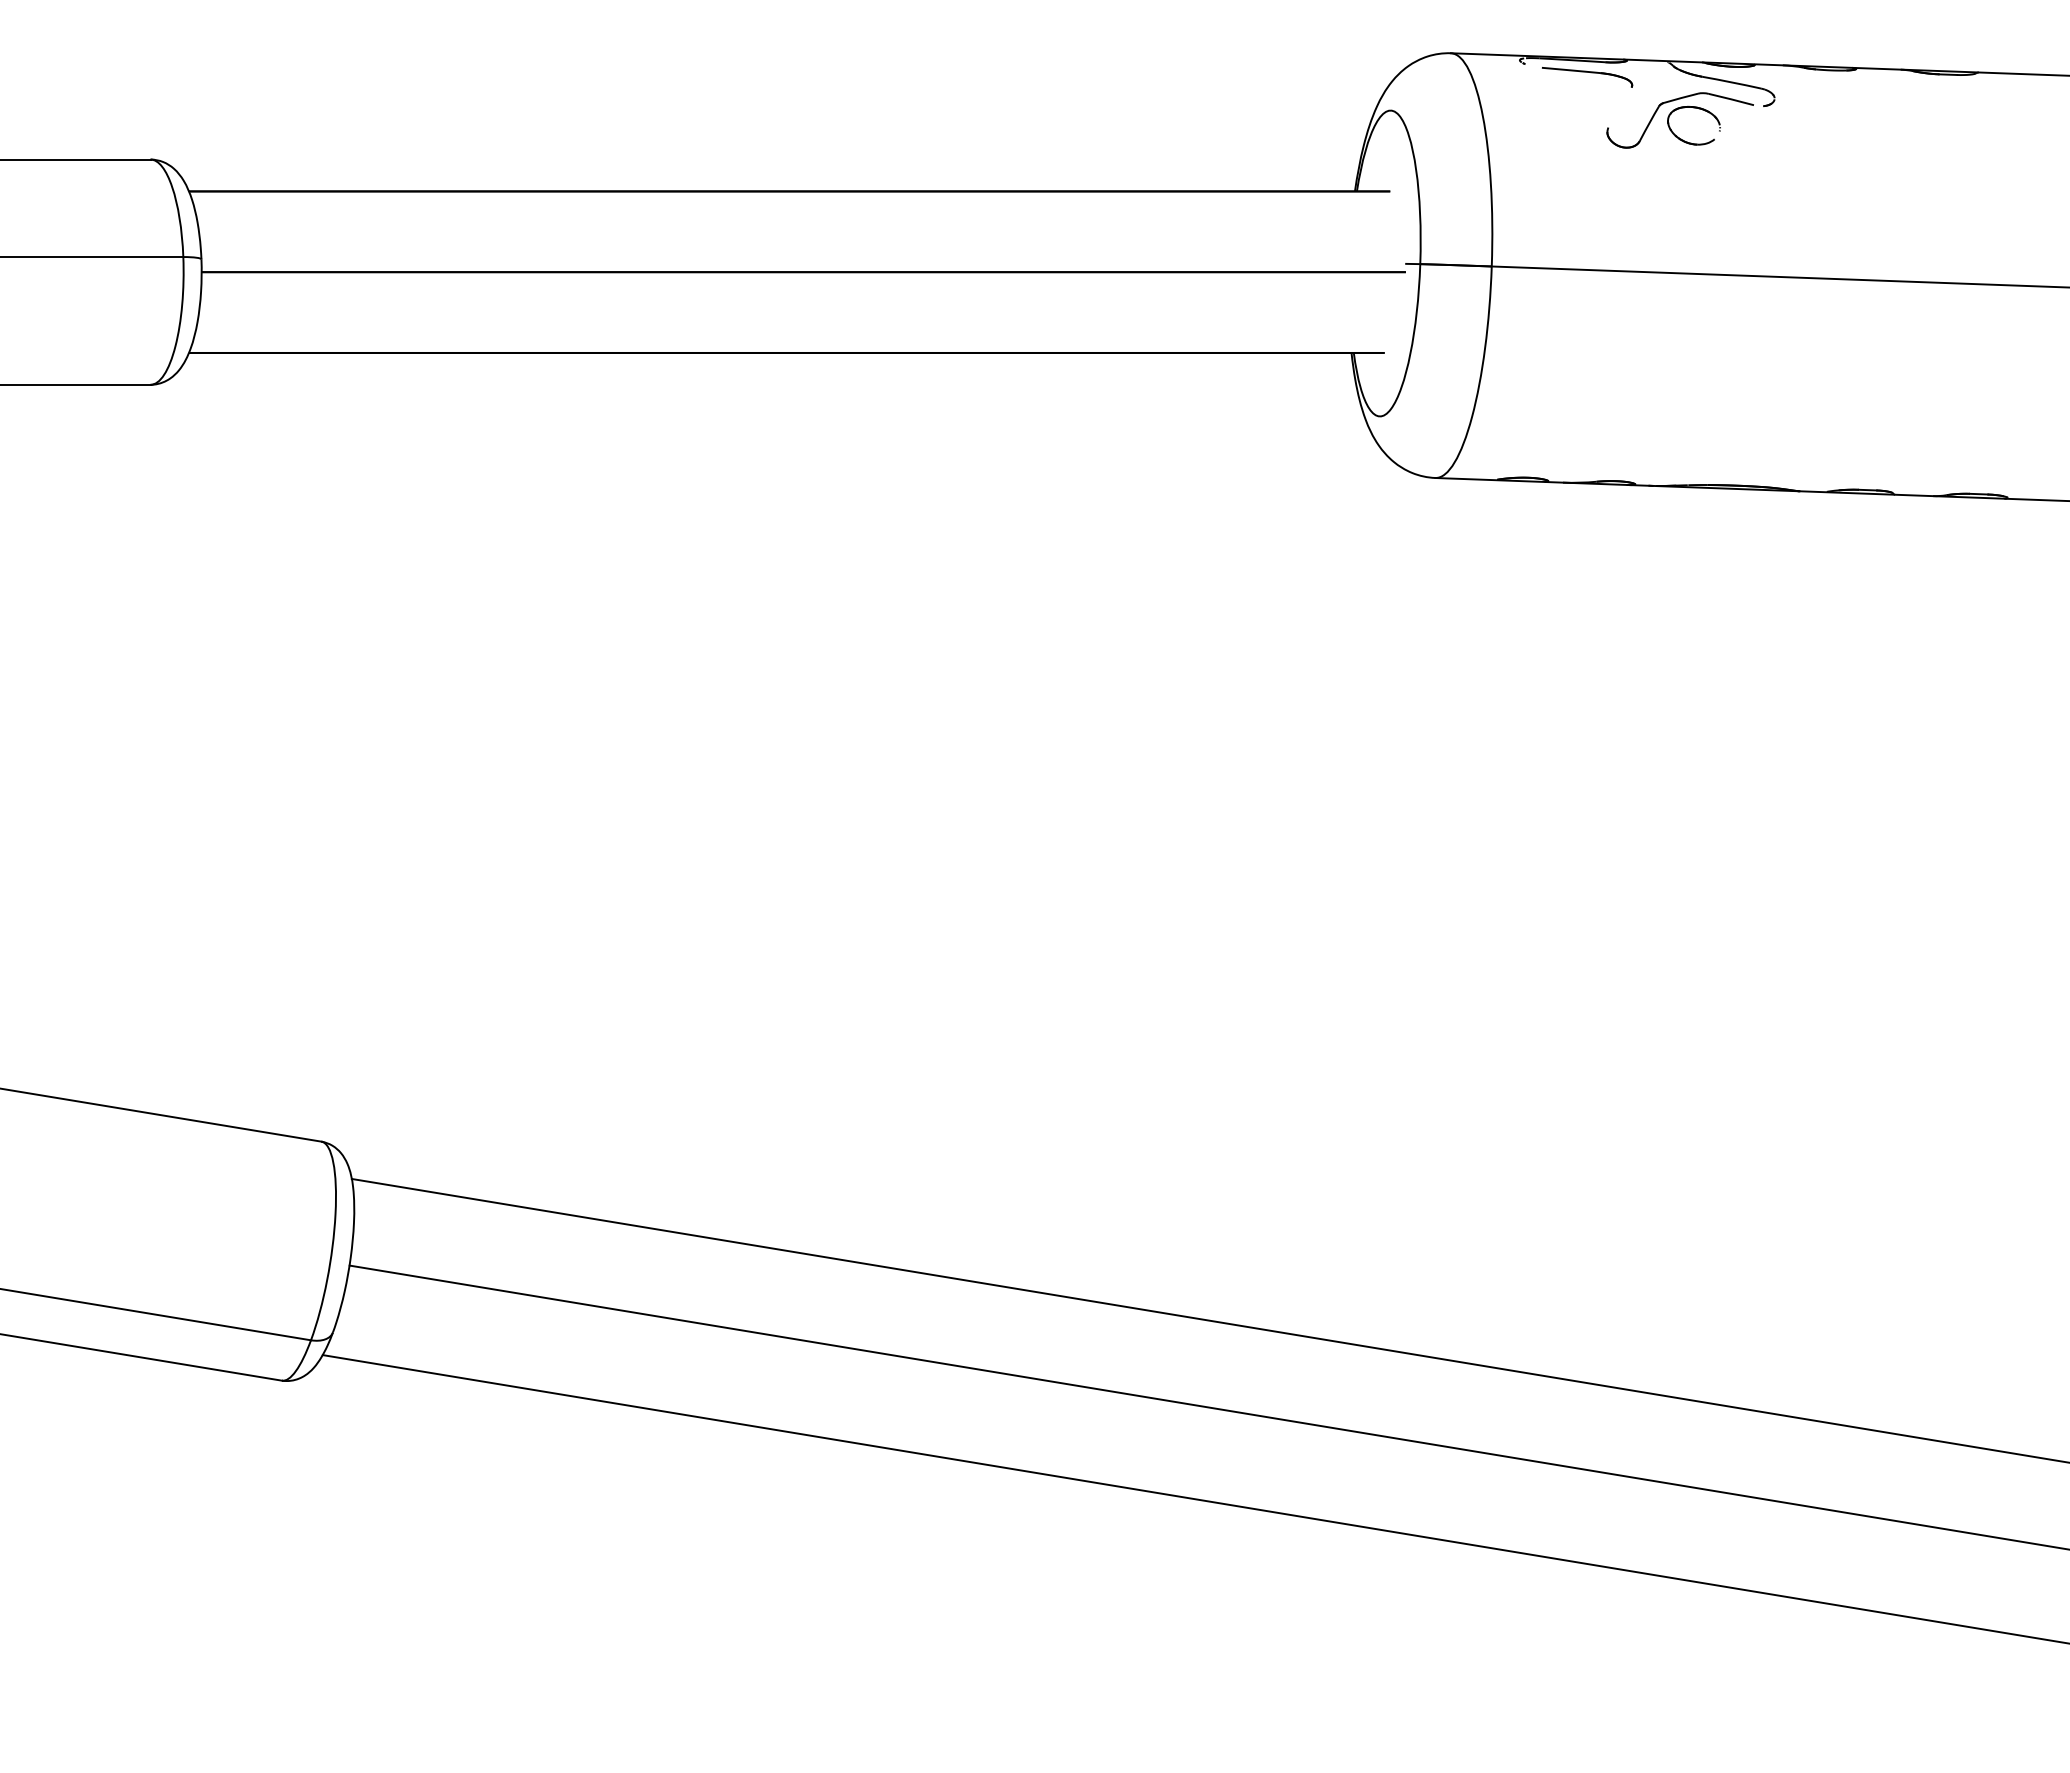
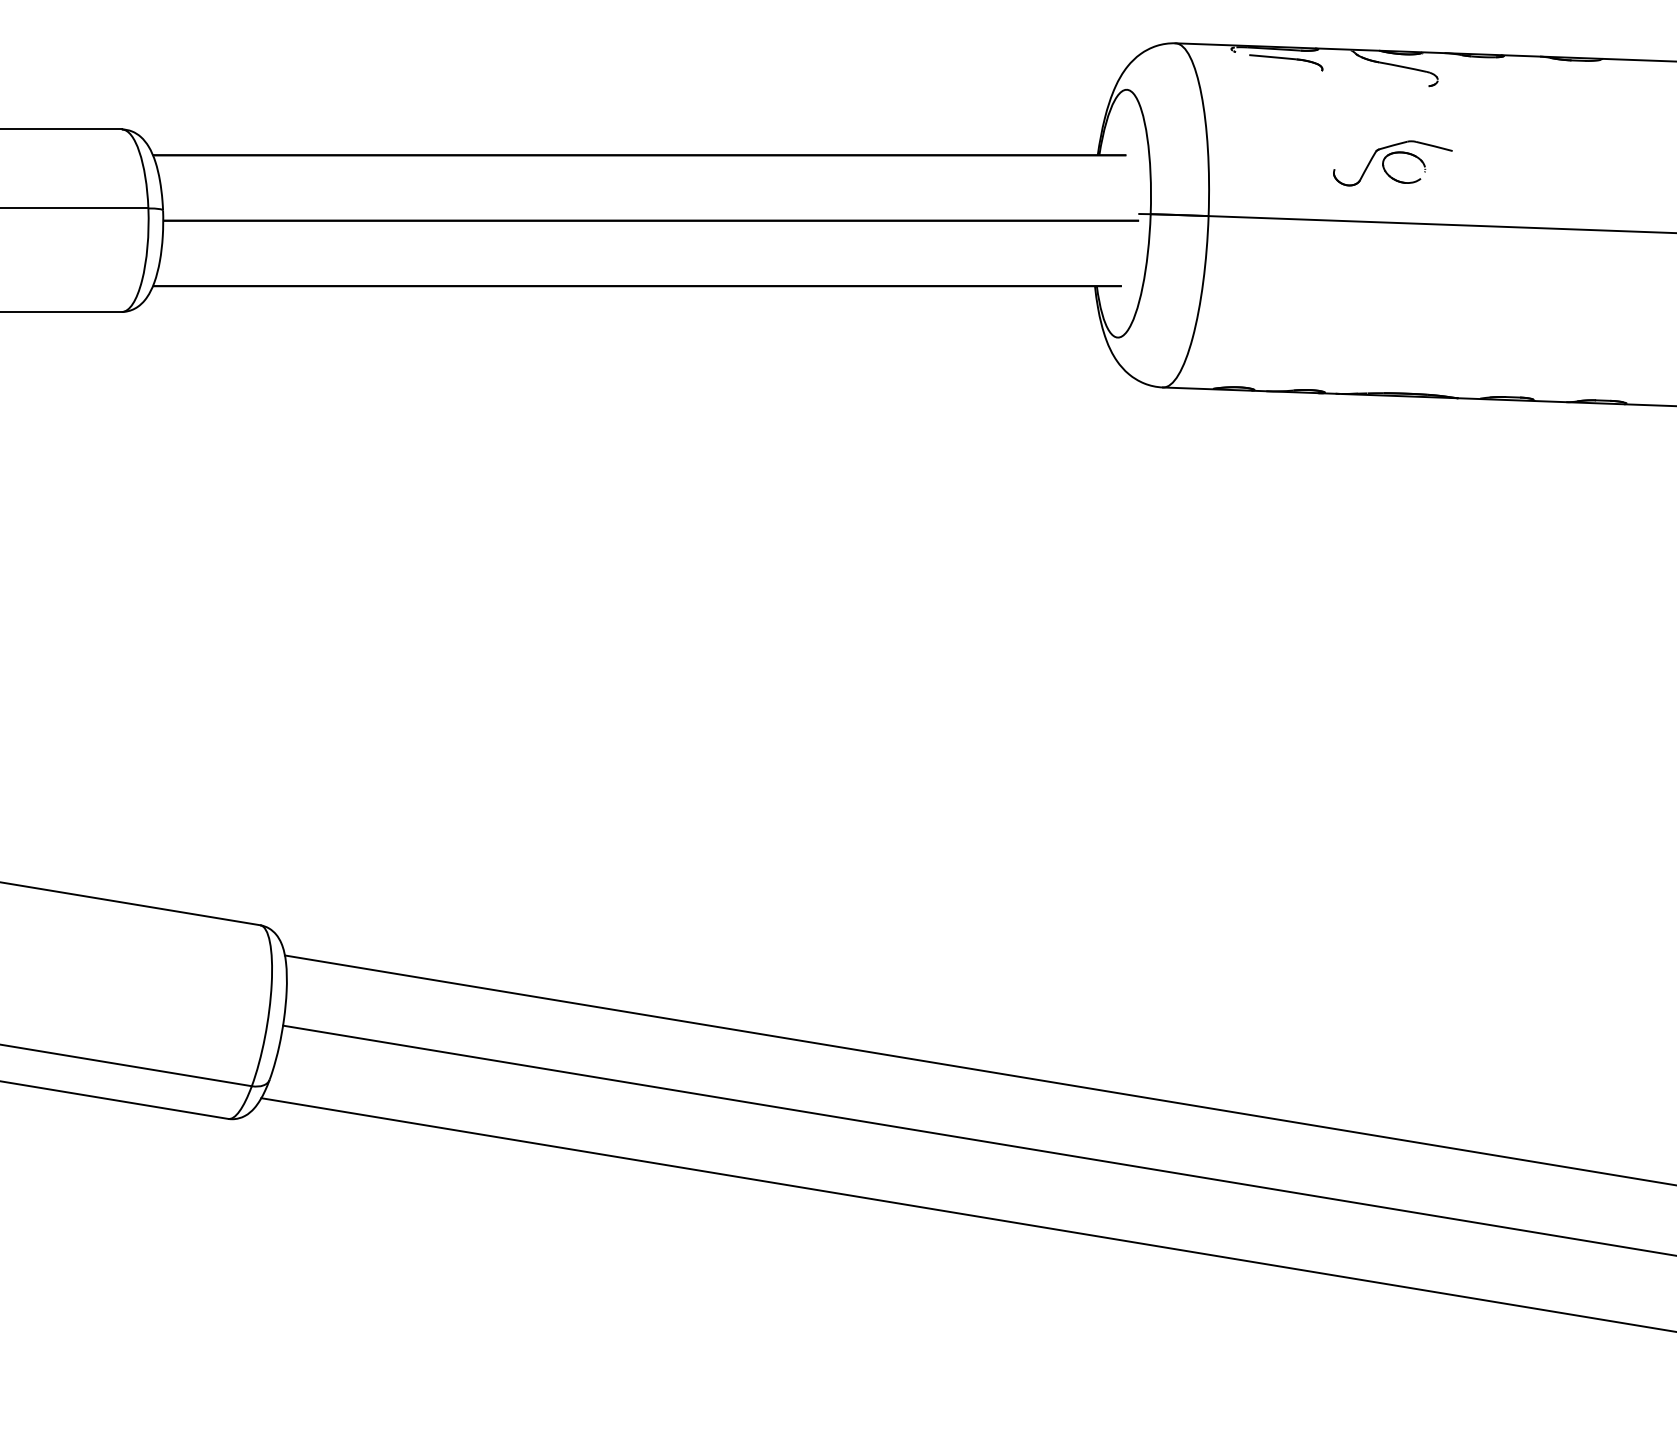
part: (1672, 113) -> (1386, 157), moved

